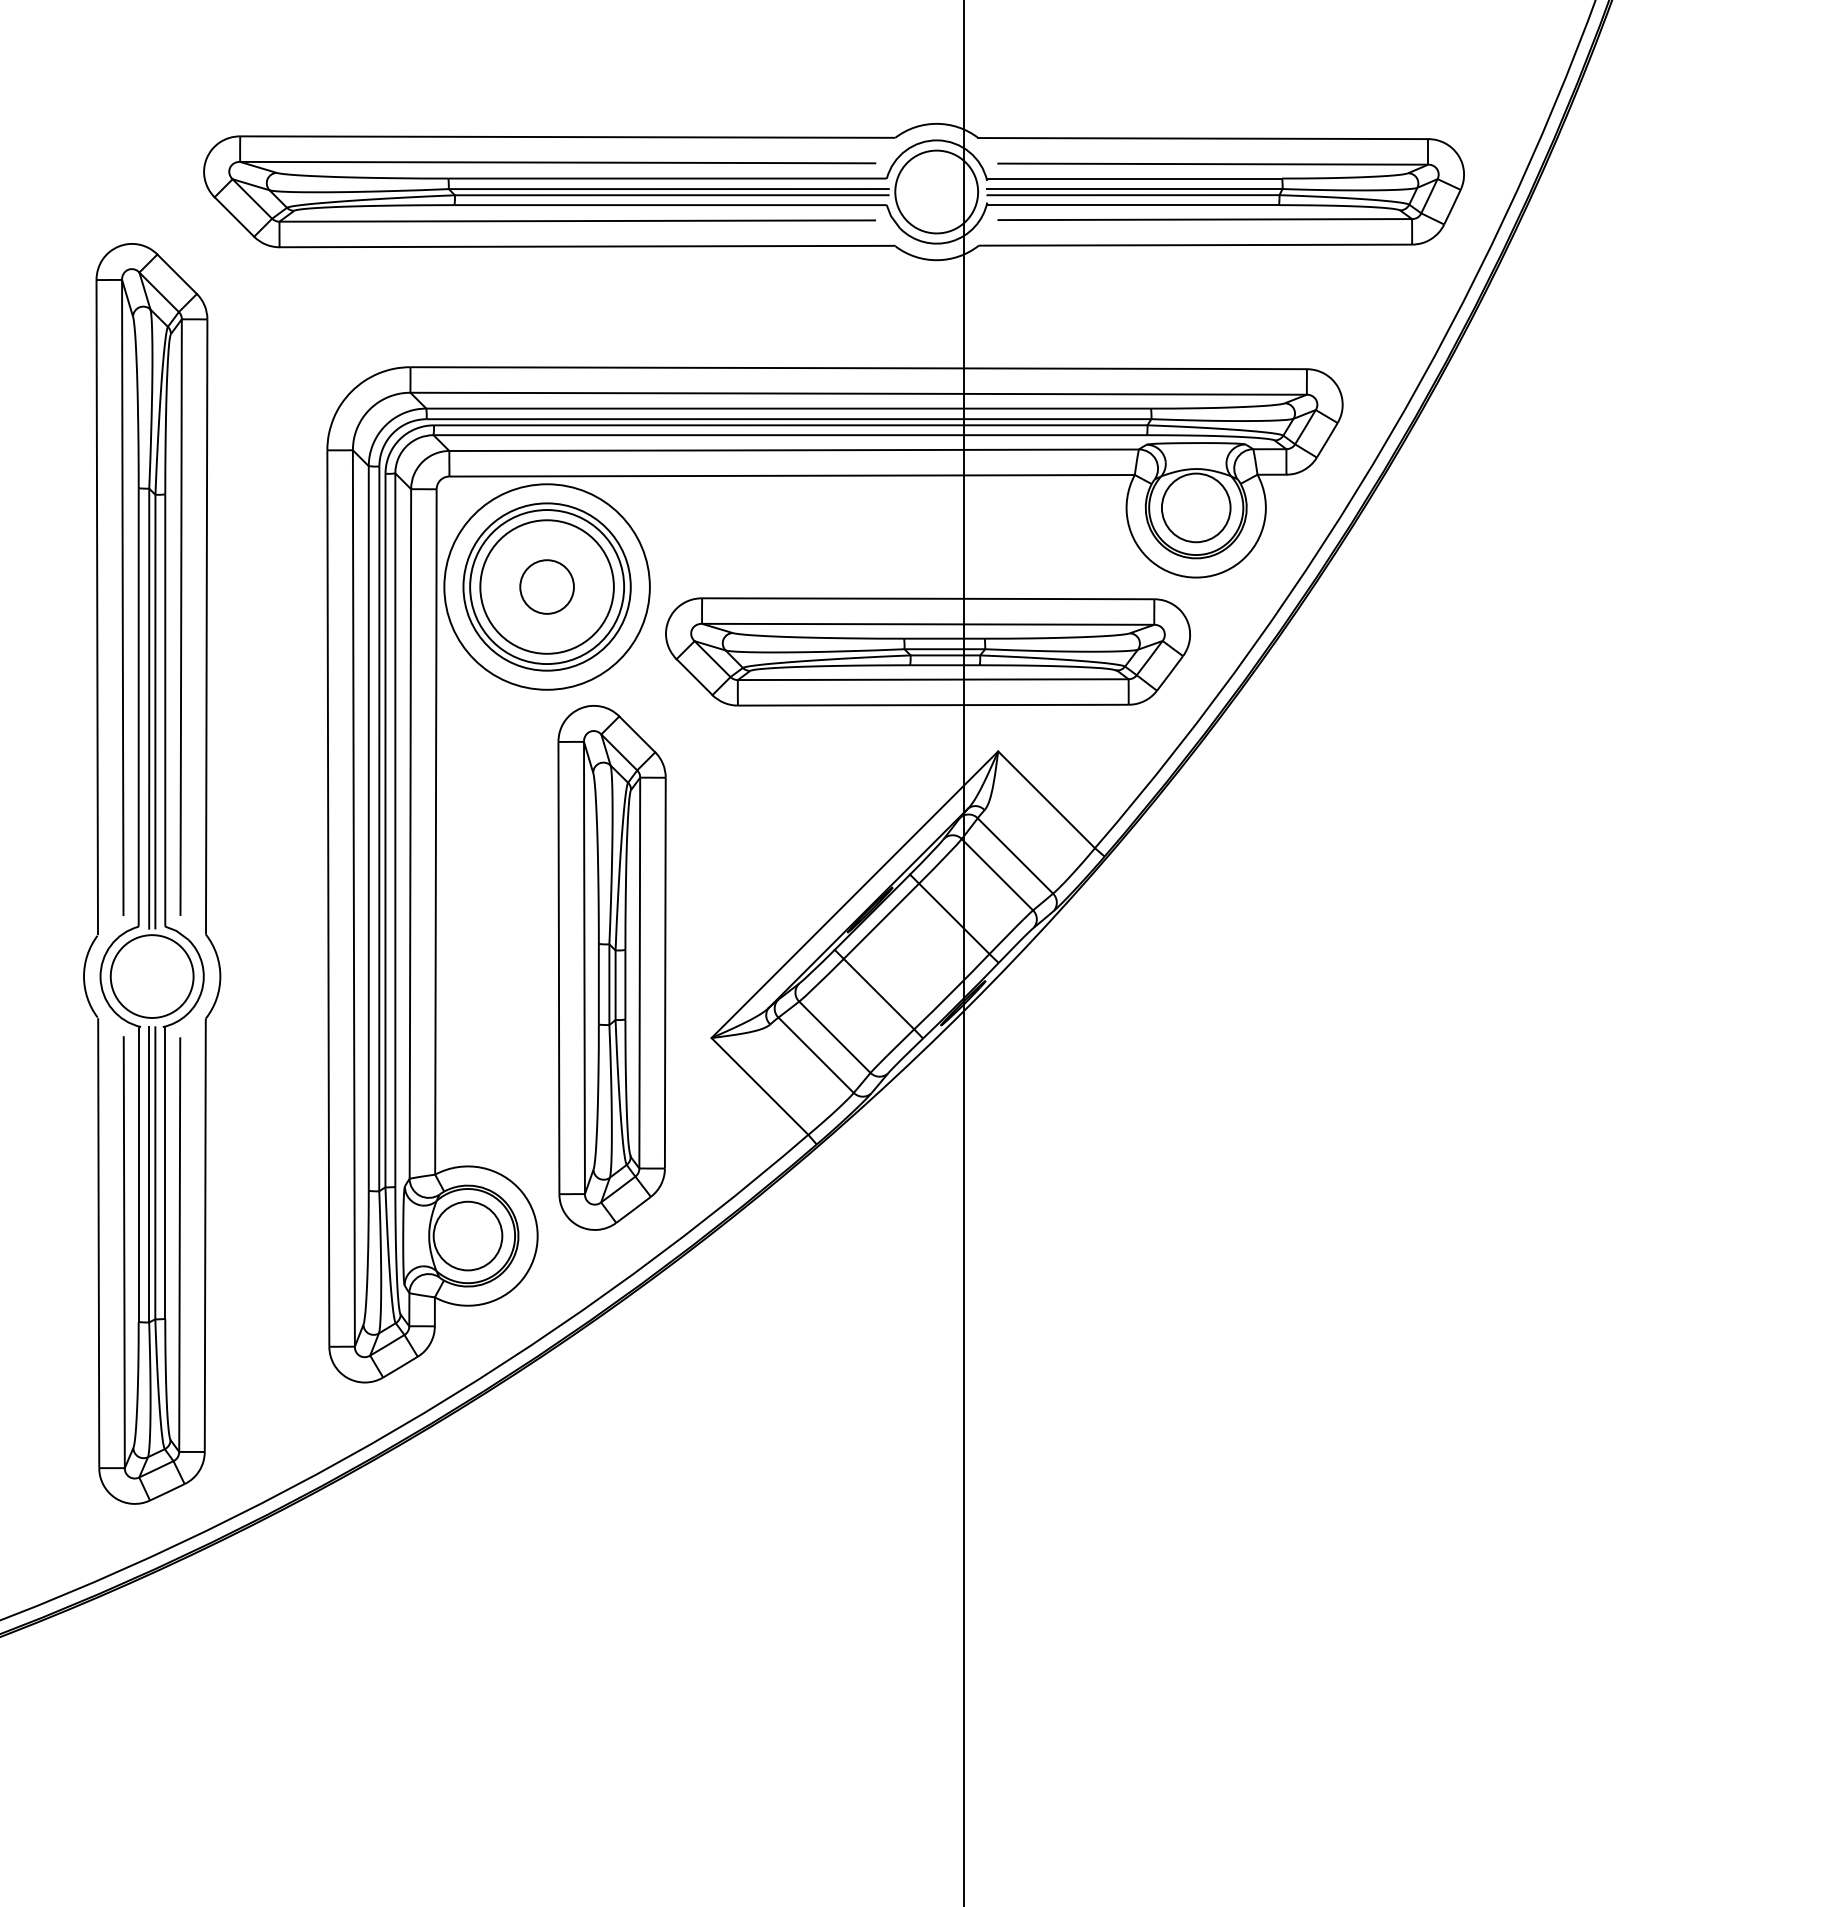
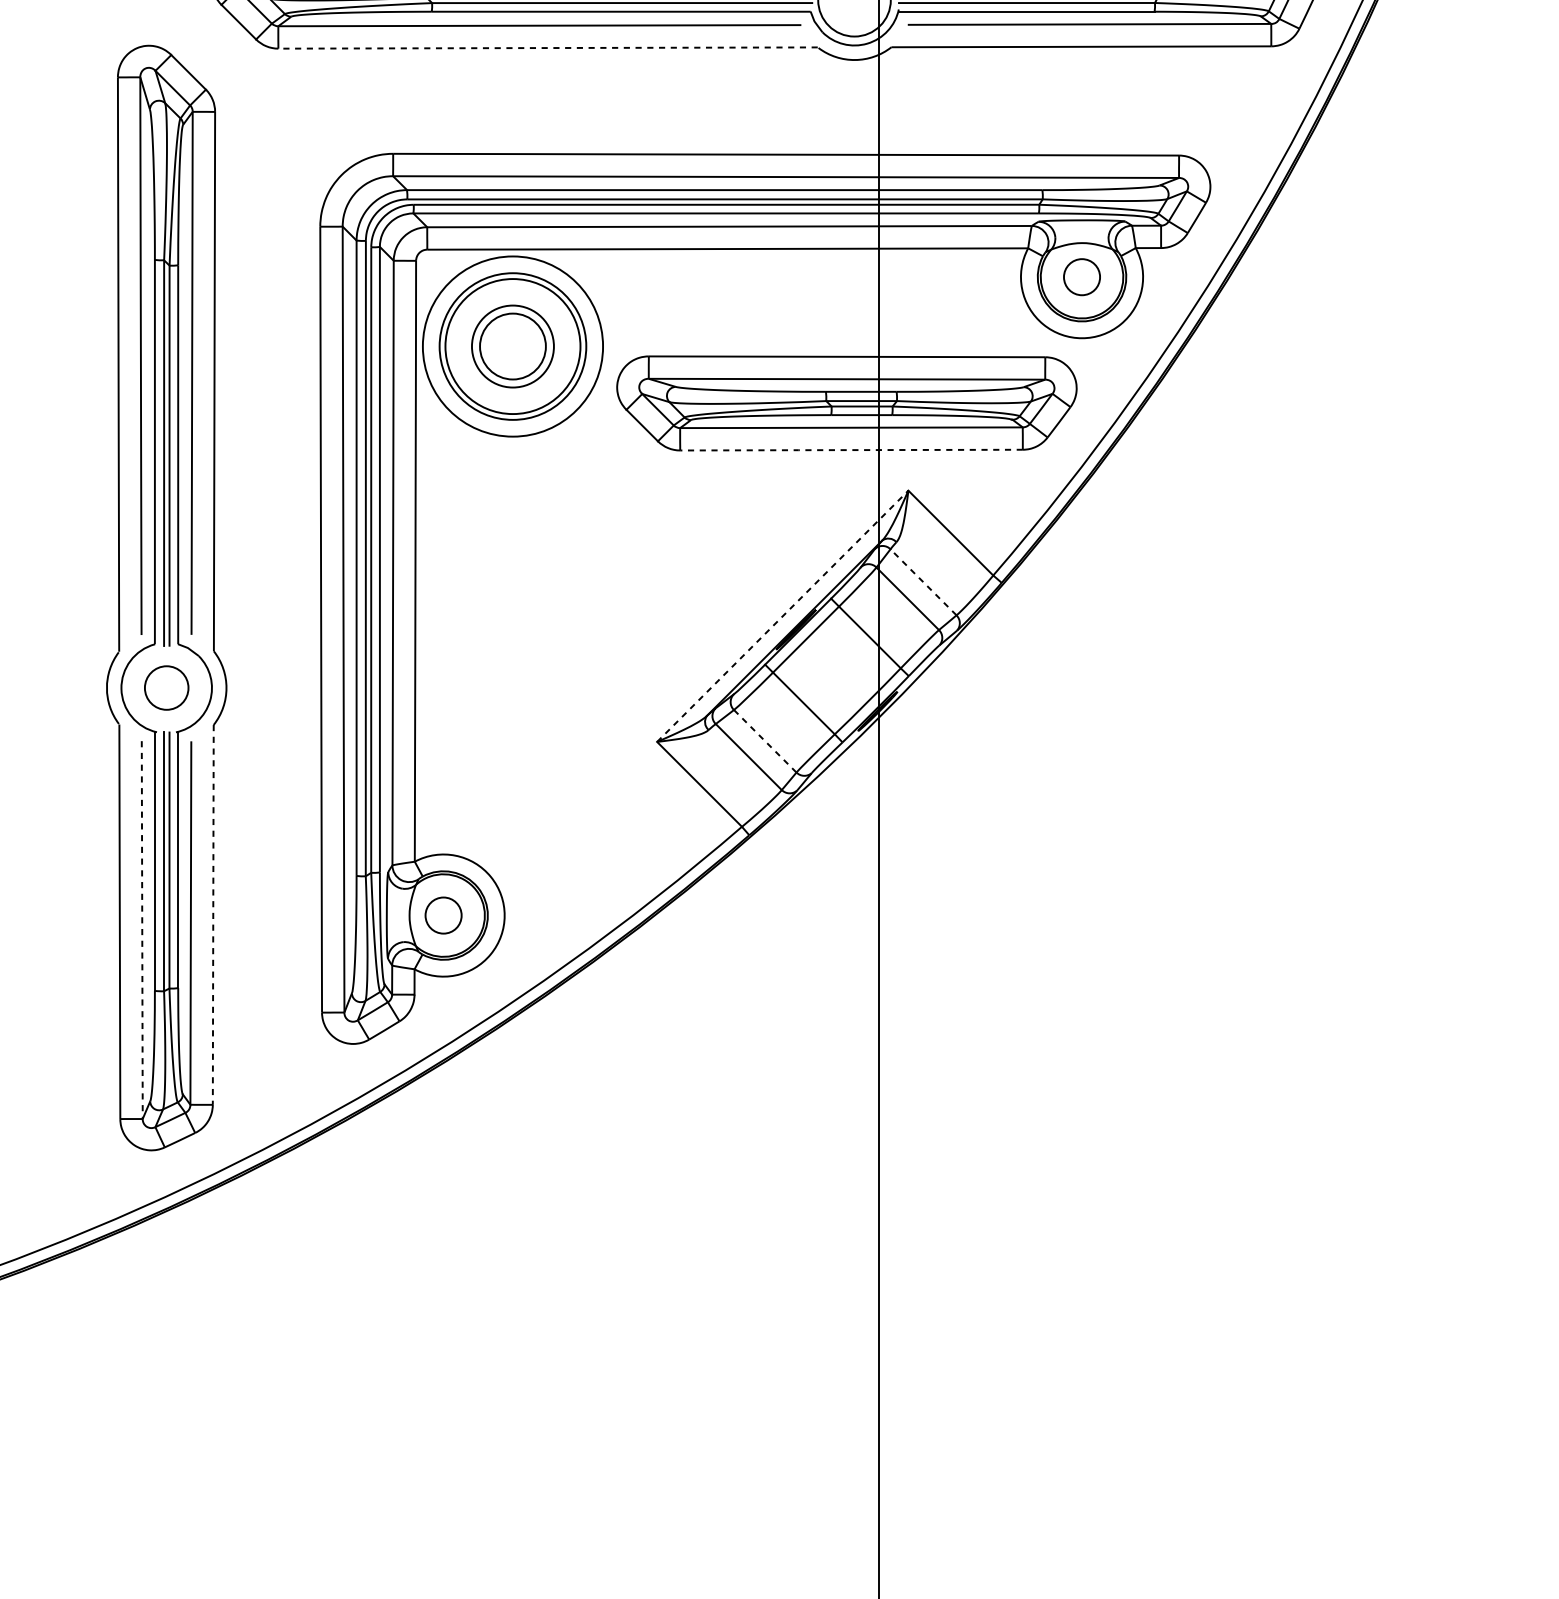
line: (587, 246) -> (548, 48), solid -> dashed
circle: (1195, 507) -> (1081, 276), size x0.6
circle: (546, 586) -> (512, 346), size x0.7
circle: (546, 586) -> (512, 346), size x1.4
line: (932, 705) -> (850, 450), solid -> dashed
line: (1015, 855) -> (923, 581), solid -> dashed
line: (854, 894) -> (782, 616), solid -> dashed
part: (611, 967) -> (569, 680), removed
circle: (151, 976) -> (166, 687), size x0.6
line: (834, 1036) -> (764, 740), solid -> dashed
line: (205, 1234) -> (213, 914), solid -> dashed
circle: (467, 1235) -> (443, 915), size x0.6
line: (124, 1253) -> (142, 930), solid -> dashed

